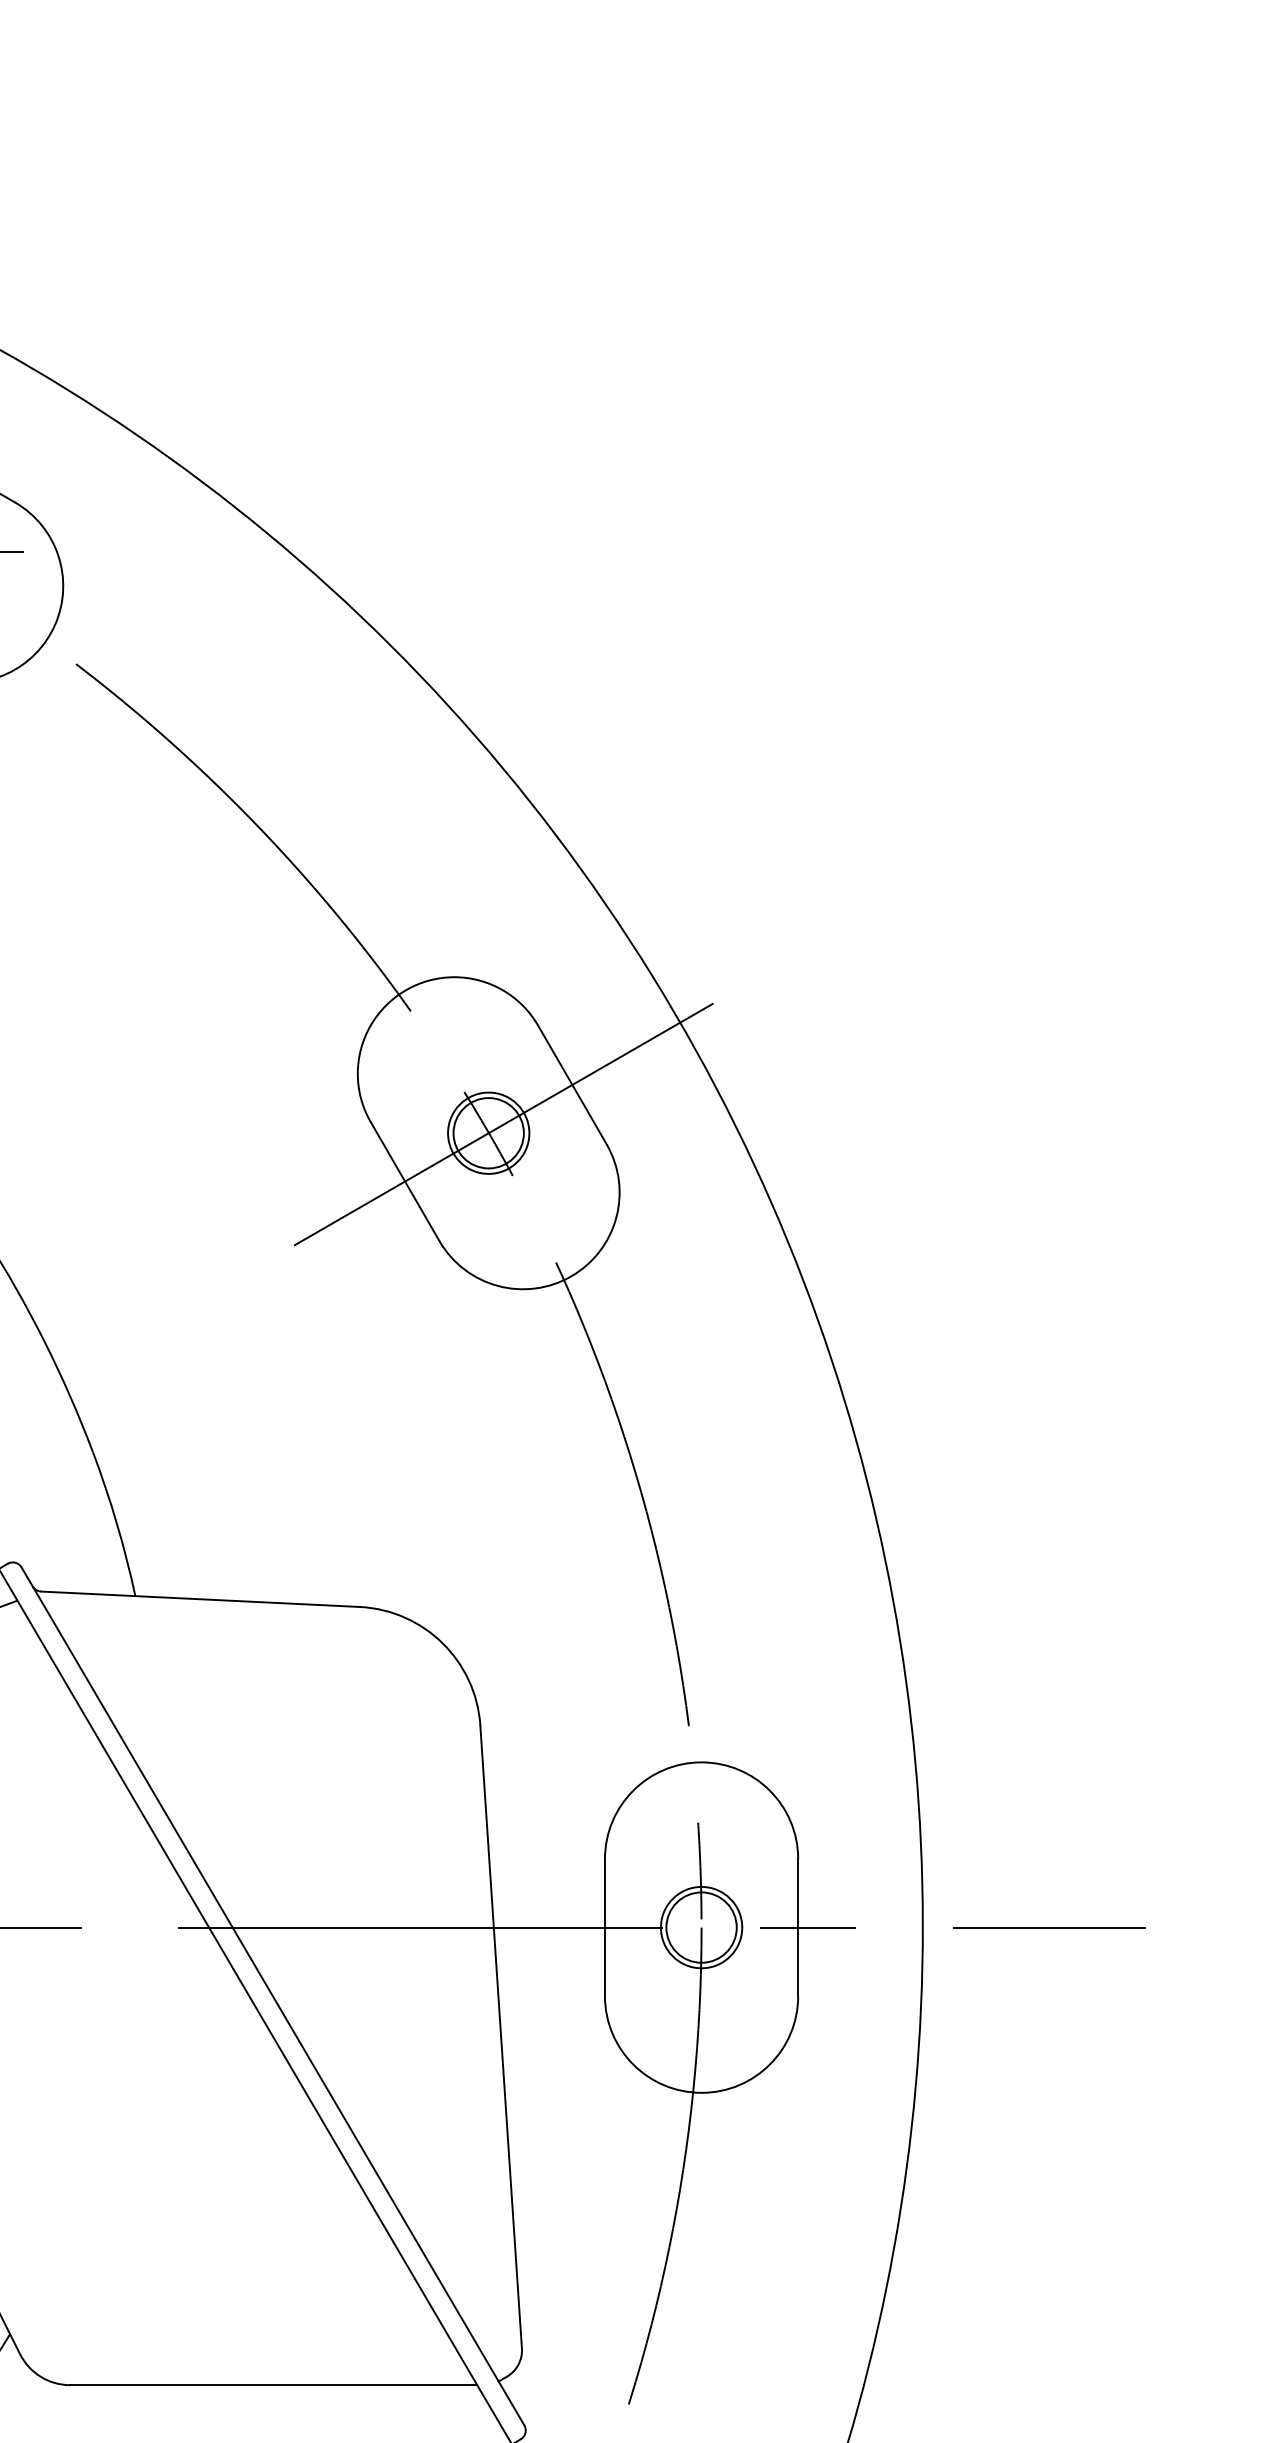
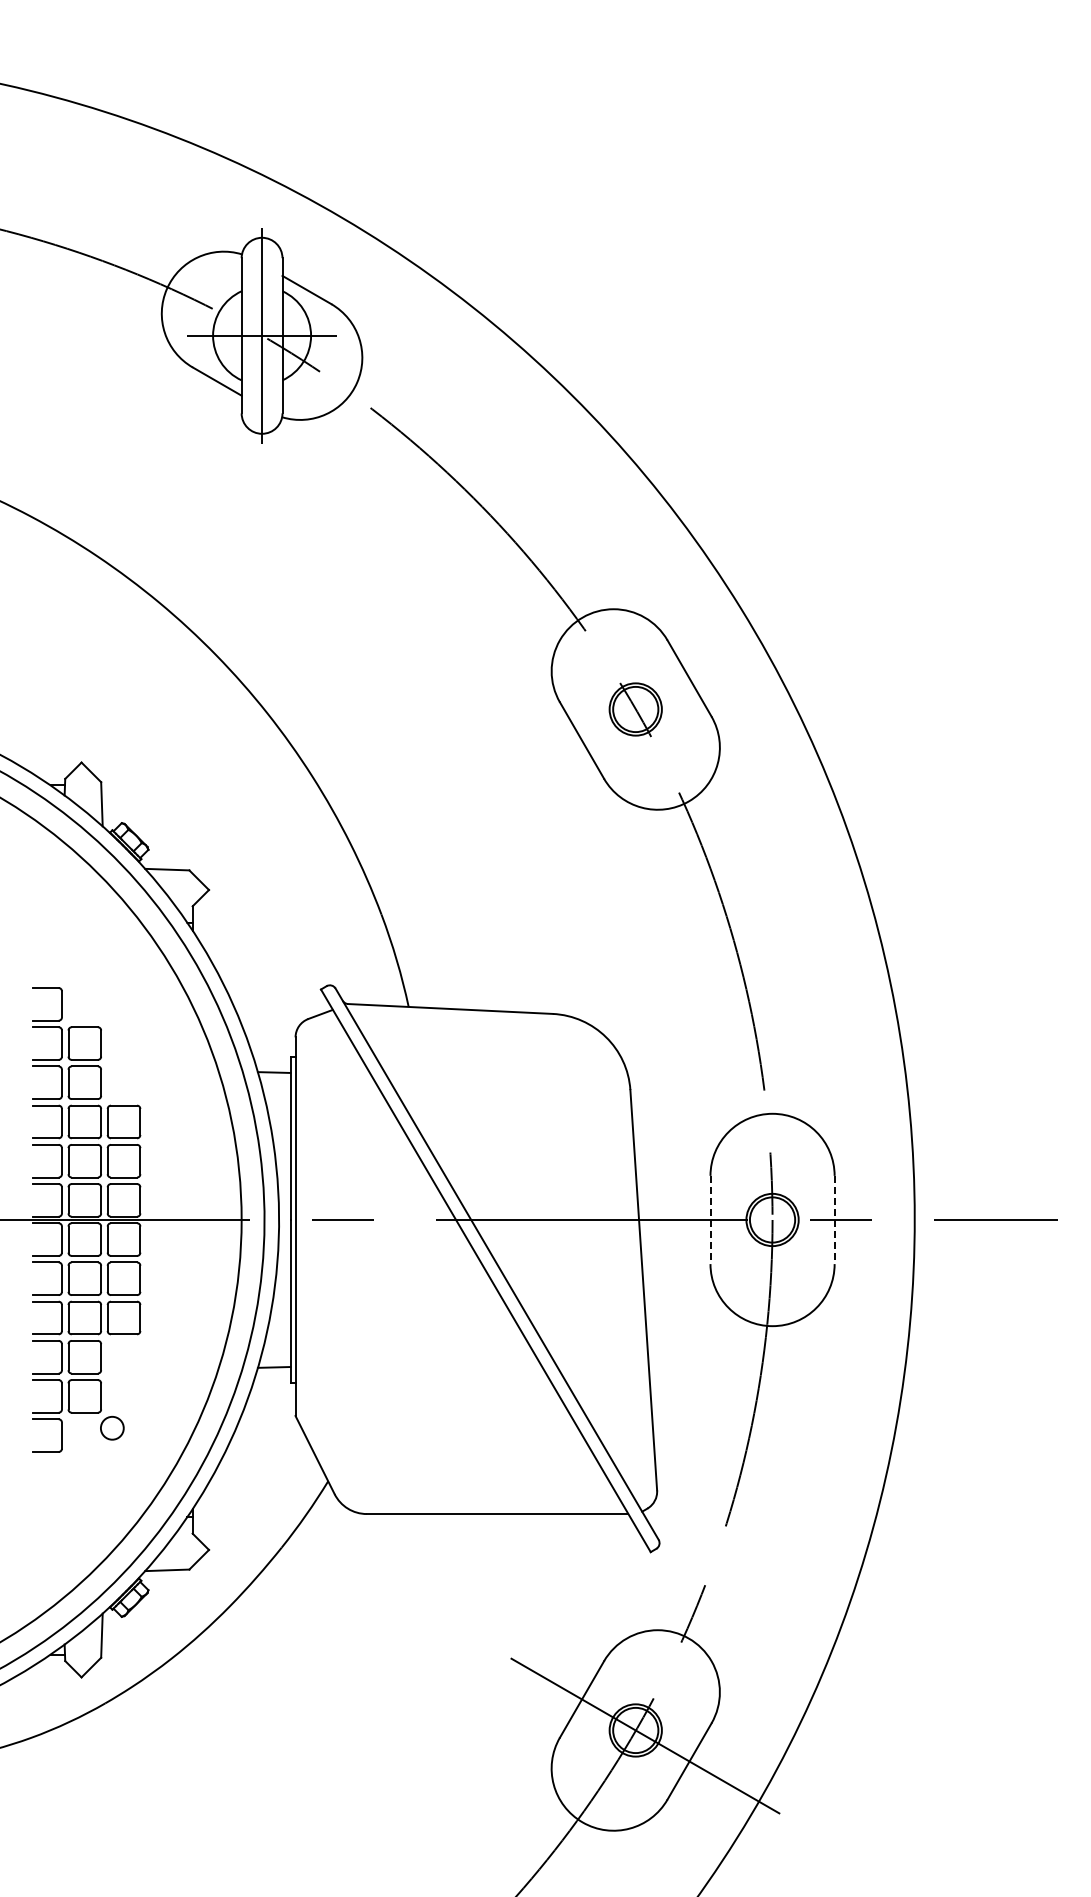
line: (488, 1133) -> (635, 709), removed
line: (605, 1928) -> (710, 1220), solid -> dashed
line: (797, 1928) -> (834, 1220), solid -> dashed

